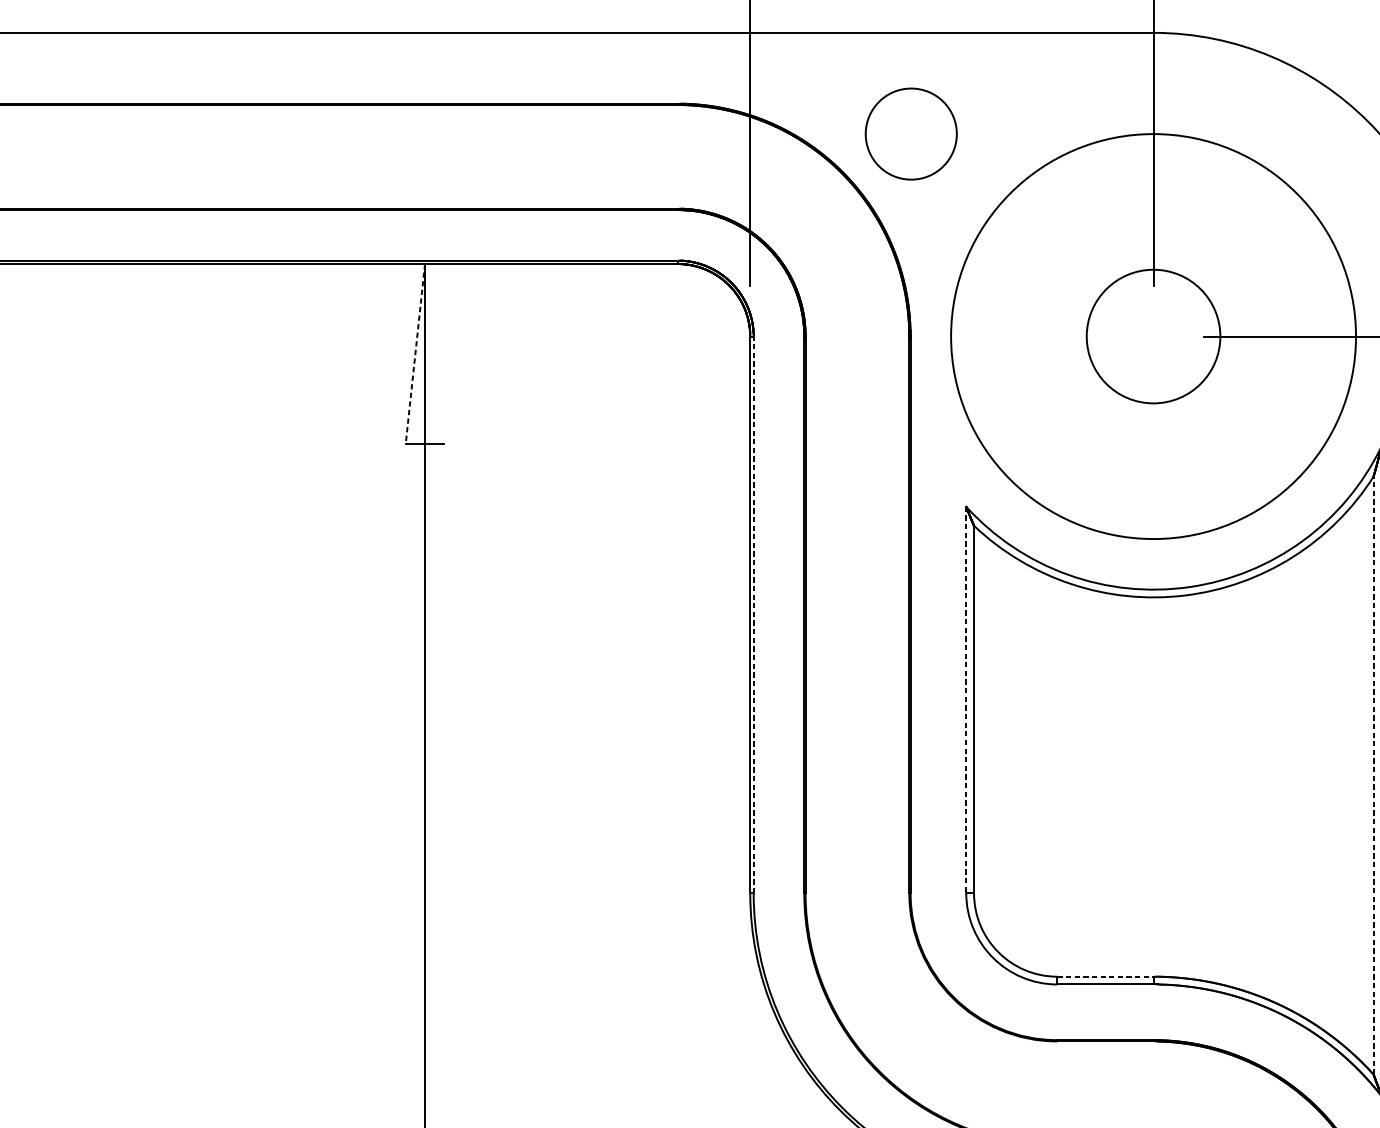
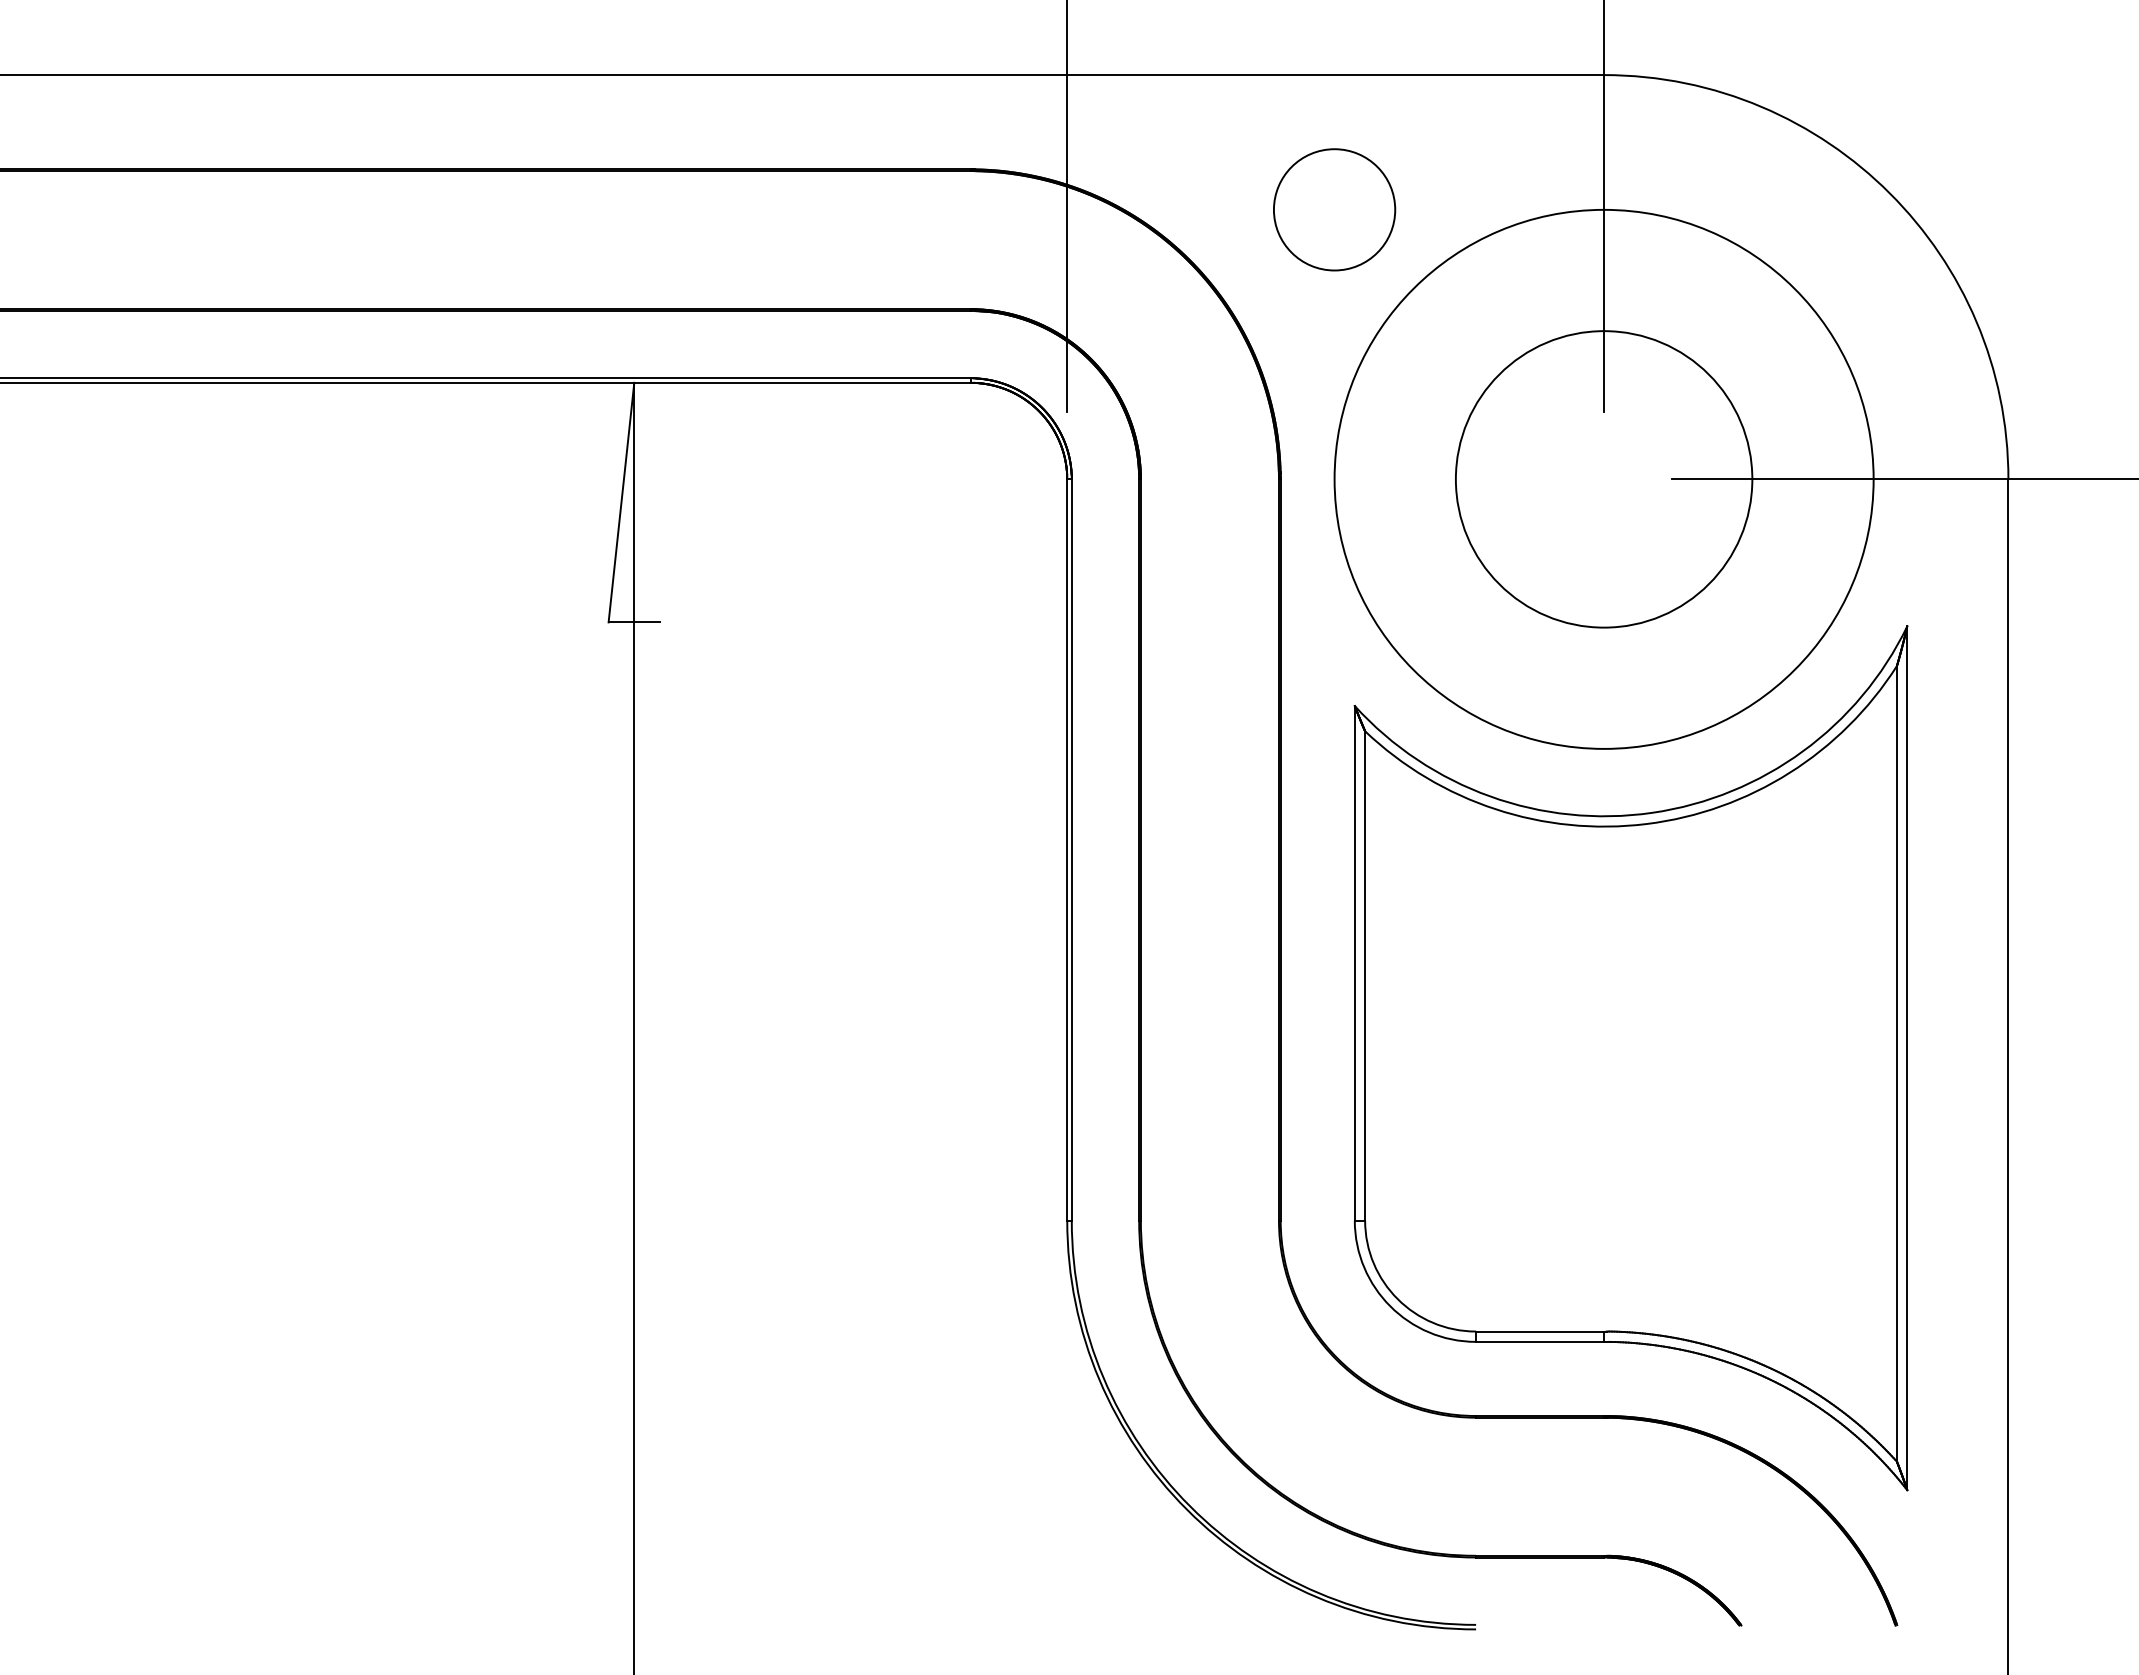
circle: (911, 133) -> (1334, 209), moved
circle: (1153, 336) -> (1603, 479), size x1.67
line: (415, 354) -> (621, 503), dashed -> solid
line: (753, 614) -> (1071, 849), dashed -> solid
line: (966, 700) -> (1354, 963), dashed -> solid
line: (1373, 775) -> (1896, 1063), dashed -> solid
line: (1105, 976) -> (1540, 1331), dashed -> solid

